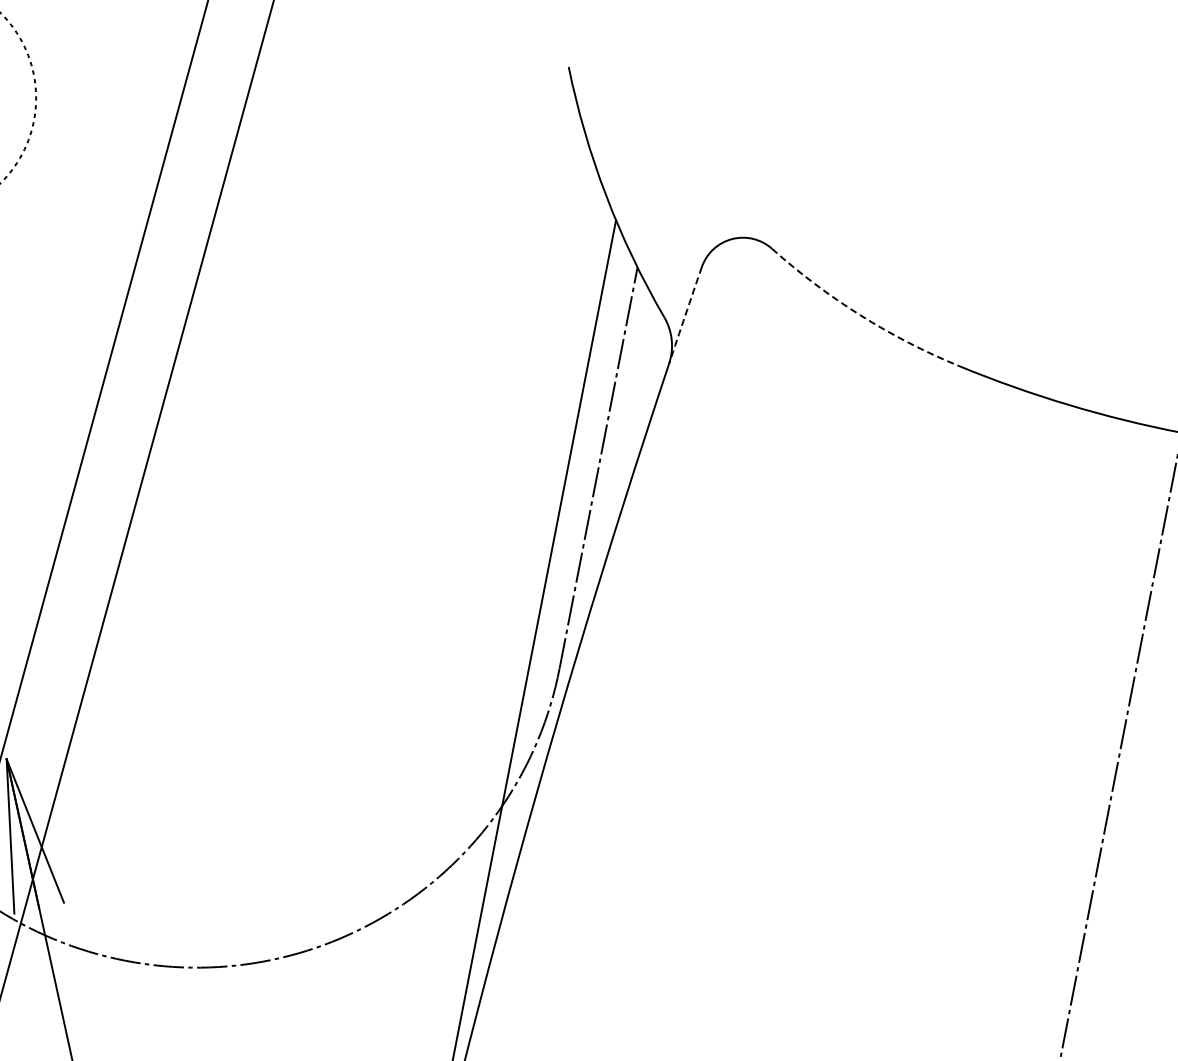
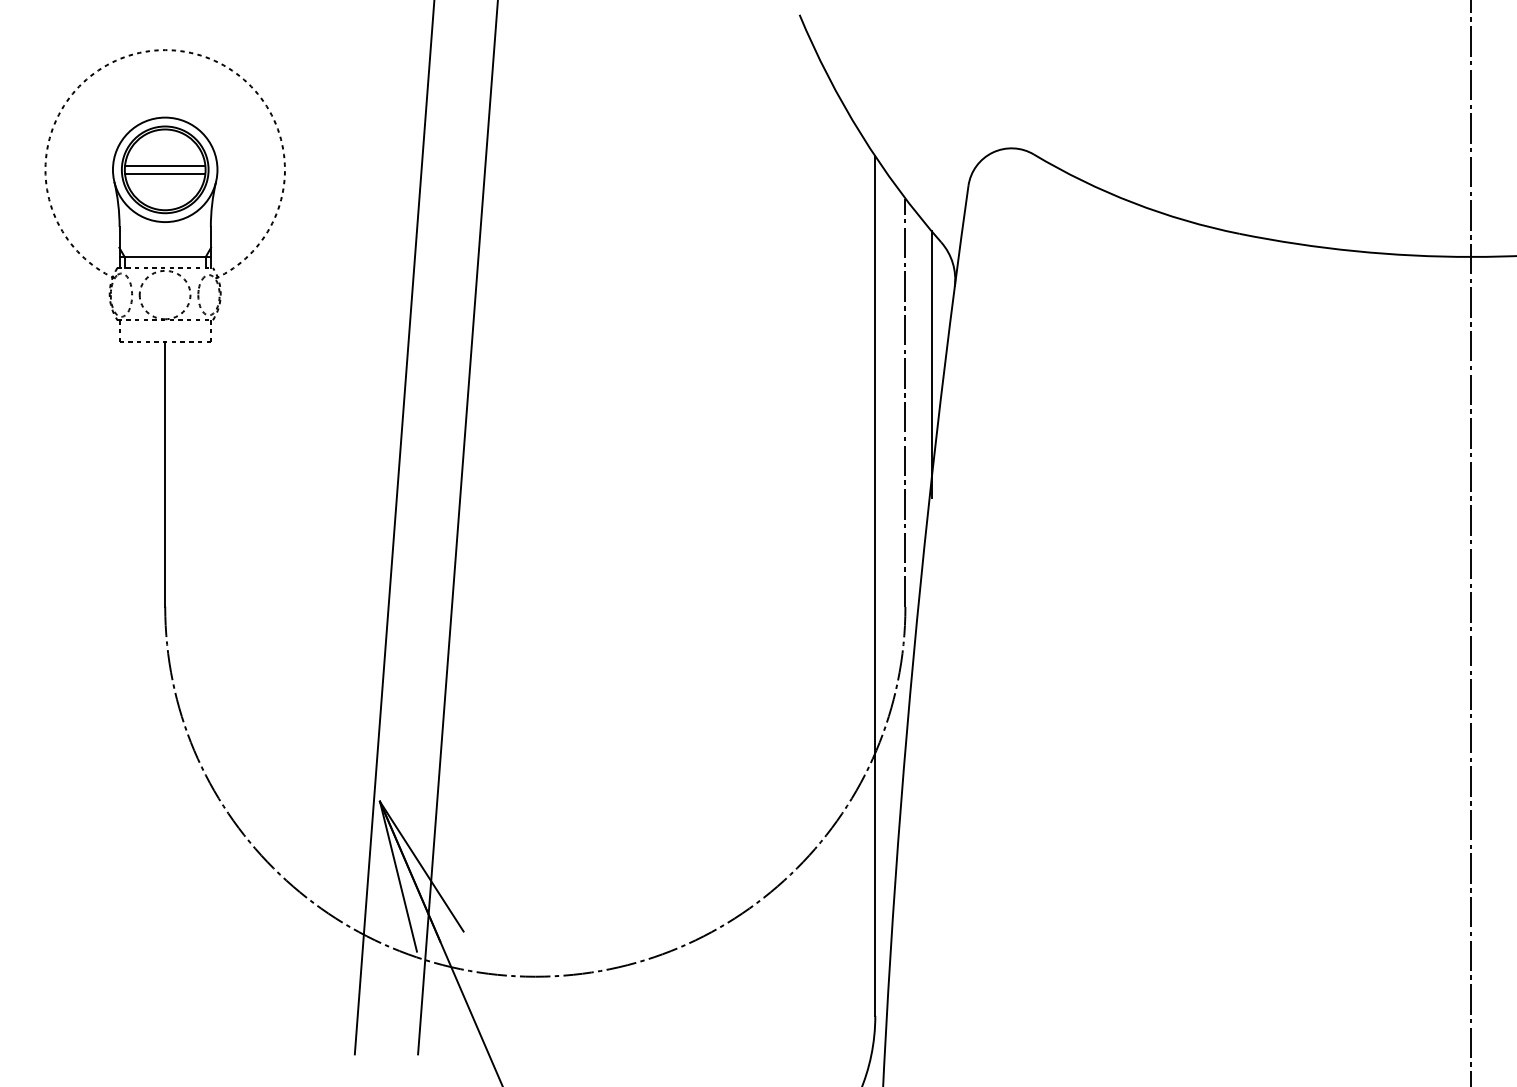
arc: (860, 314) -> (1133, 202), dashed -> solid
arc: (685, 315) -> (961, 236), dashed -> solid
line: (631, 435) -> (931, 364), added

